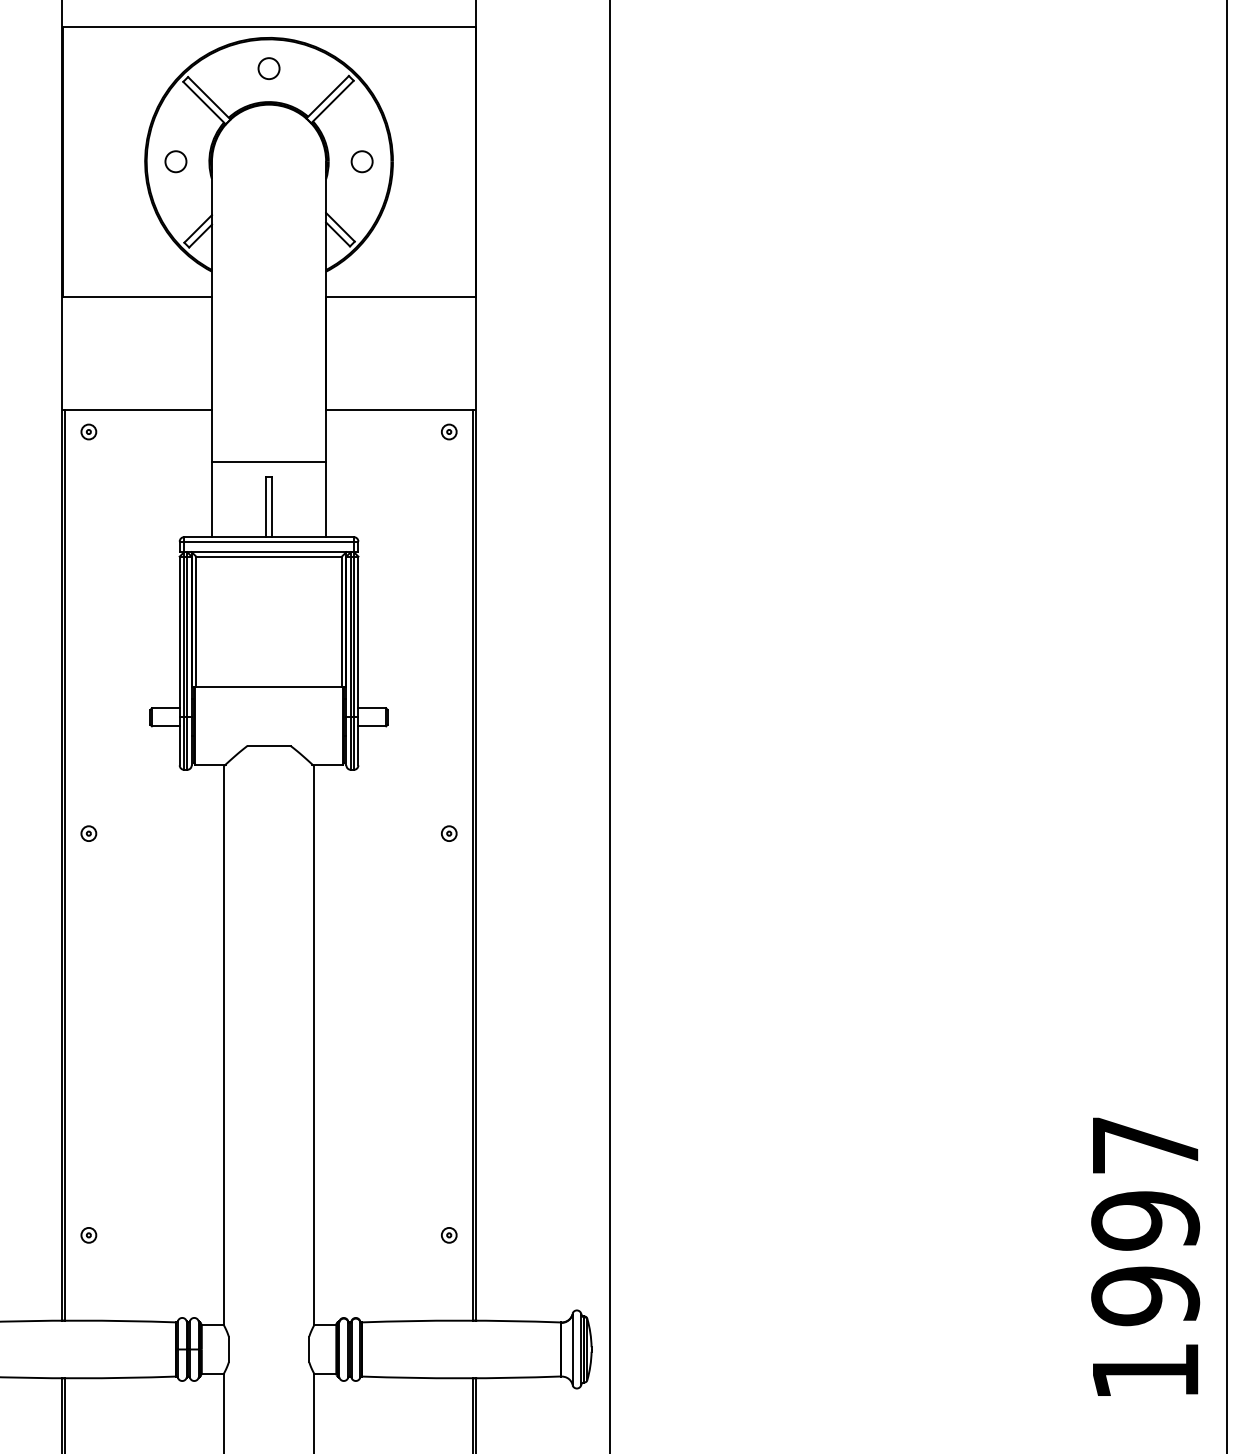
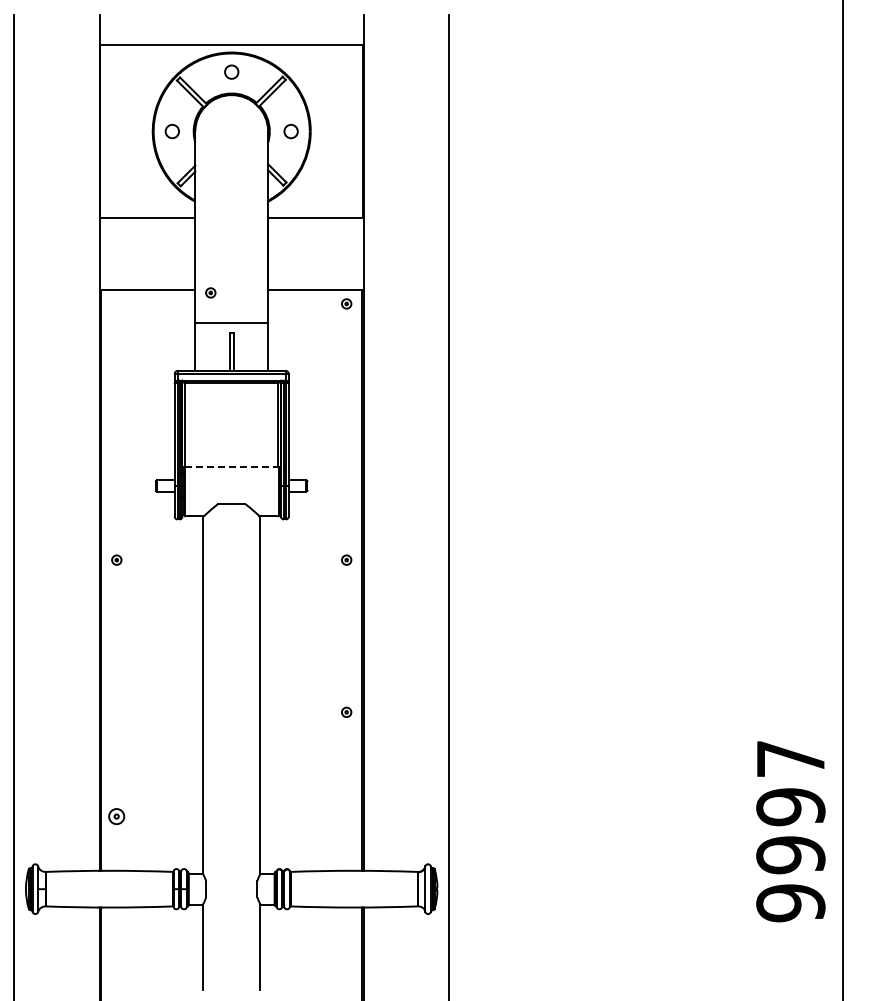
part: (88, 431) -> (210, 292), moved
line: (270, 686) -> (232, 466), solid -> dashed
part: (88, 1233) -> (116, 815), size x1.6
part: (448, 1233) -> (346, 711), moved
text: (1145, 1371) -> (790, 903), 1997 -> 9997

